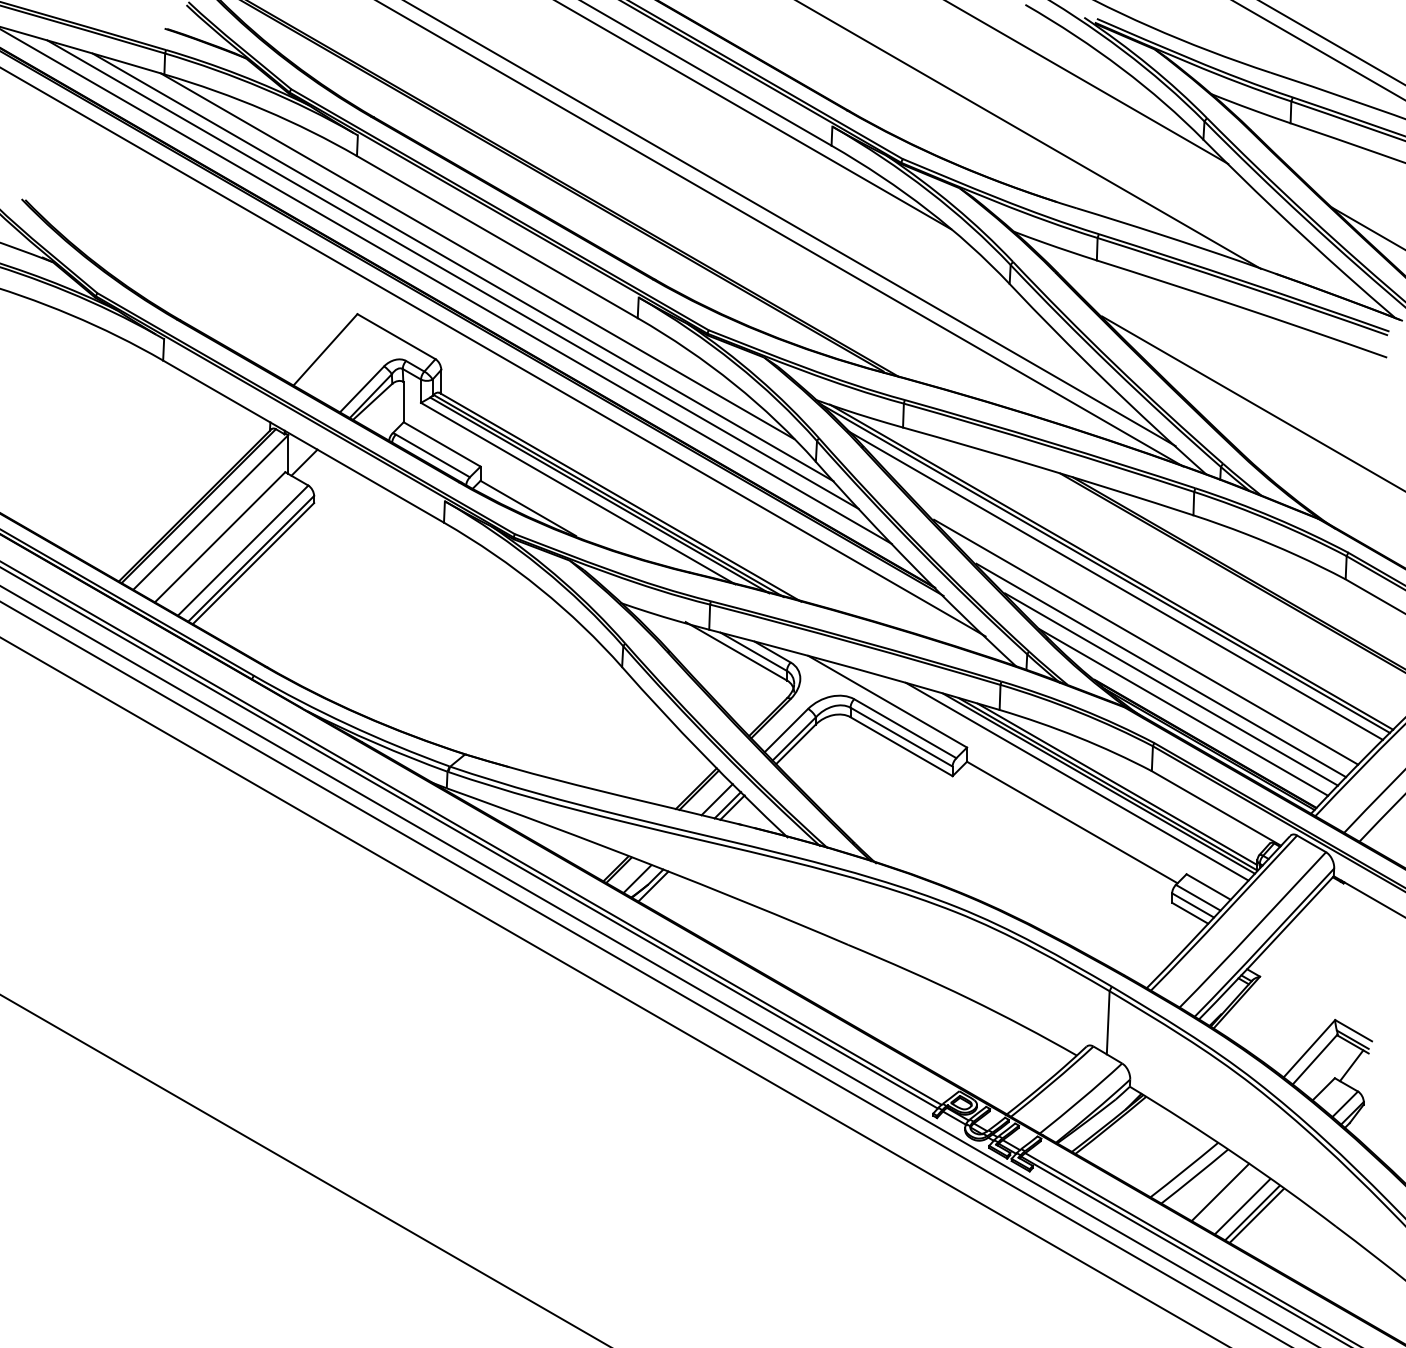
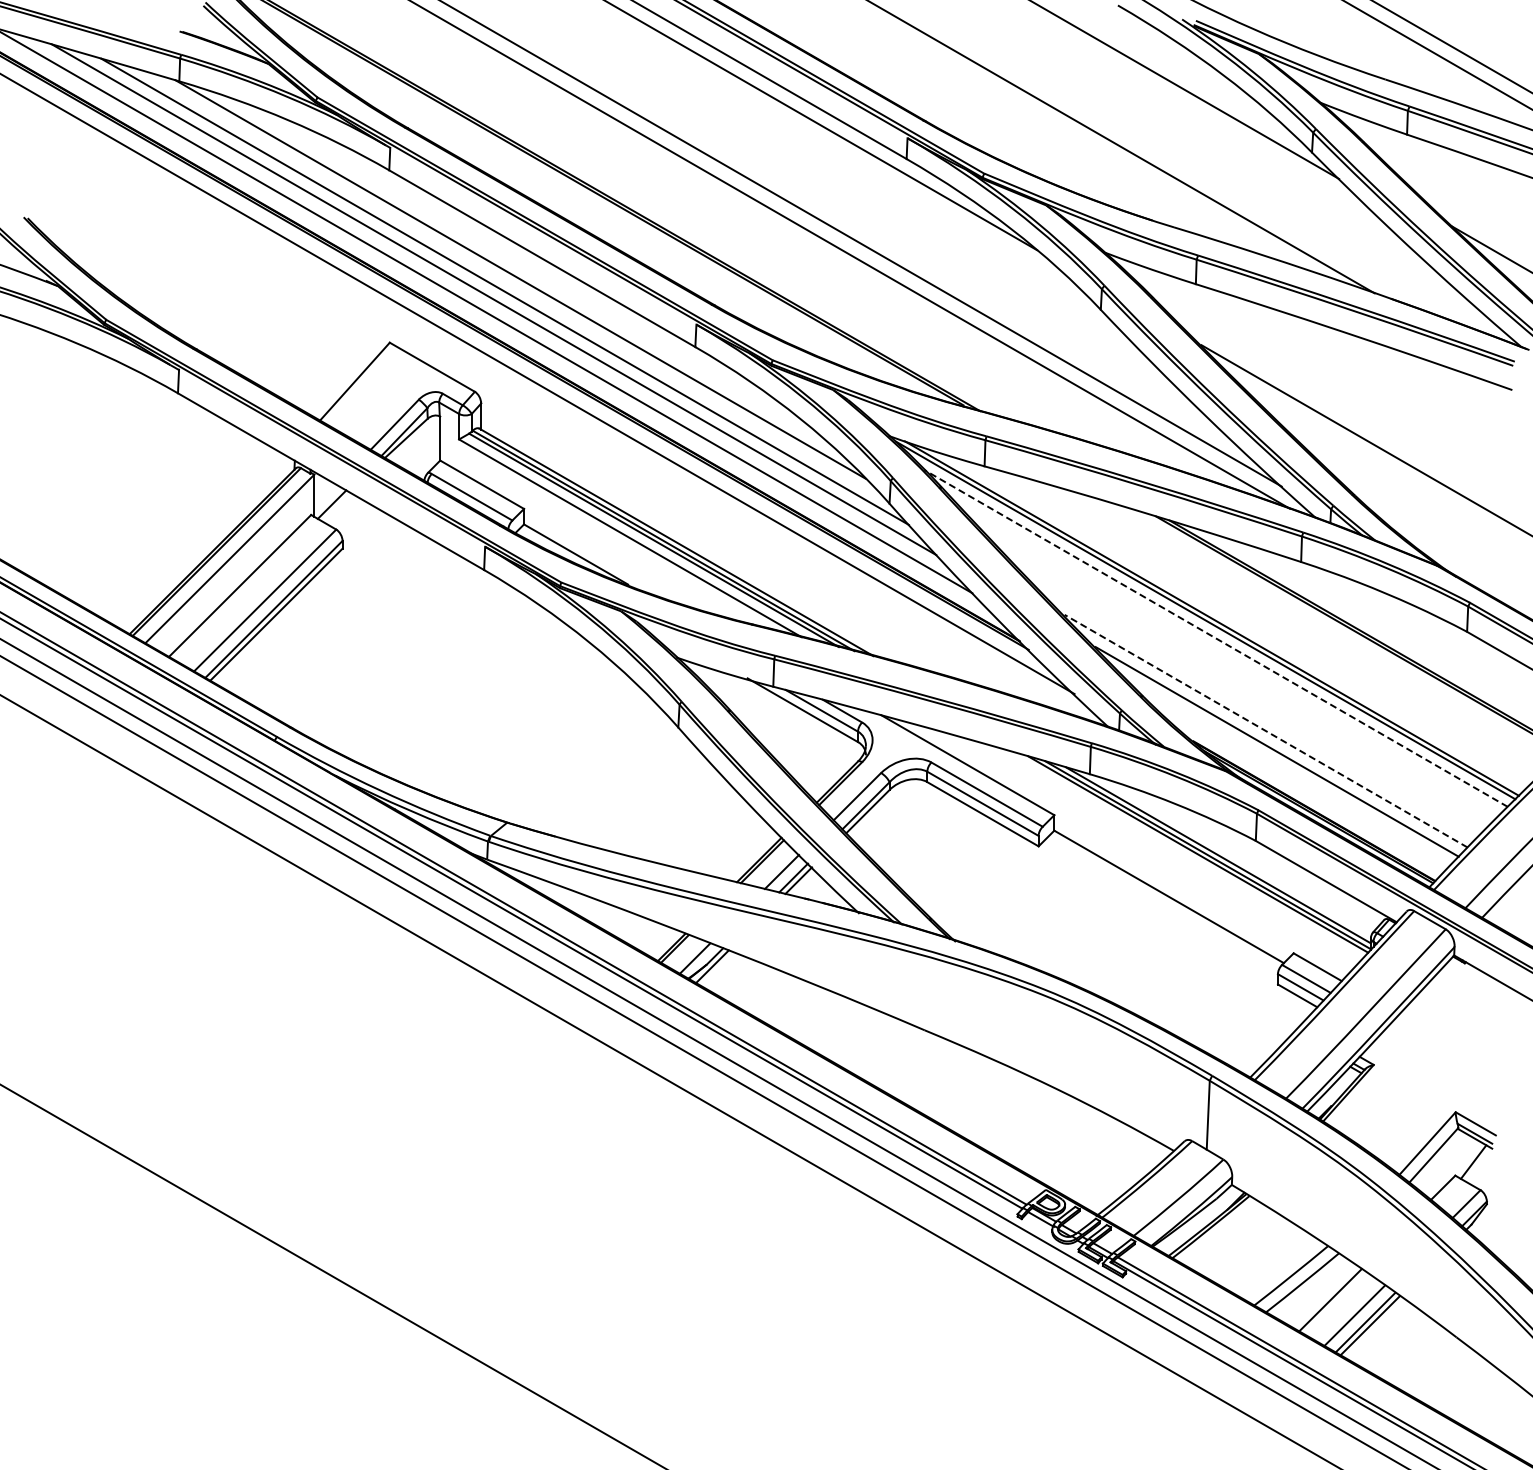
line: (1115, 585) -> (1216, 638), solid -> dashed
line: (1146, 641) -> (1249, 699), removed
line: (1161, 670) -> (1266, 731), solid -> dashed
line: (1183, 712) -> (1290, 776), removed
line: (1077, 781) -> (1174, 852), removed

